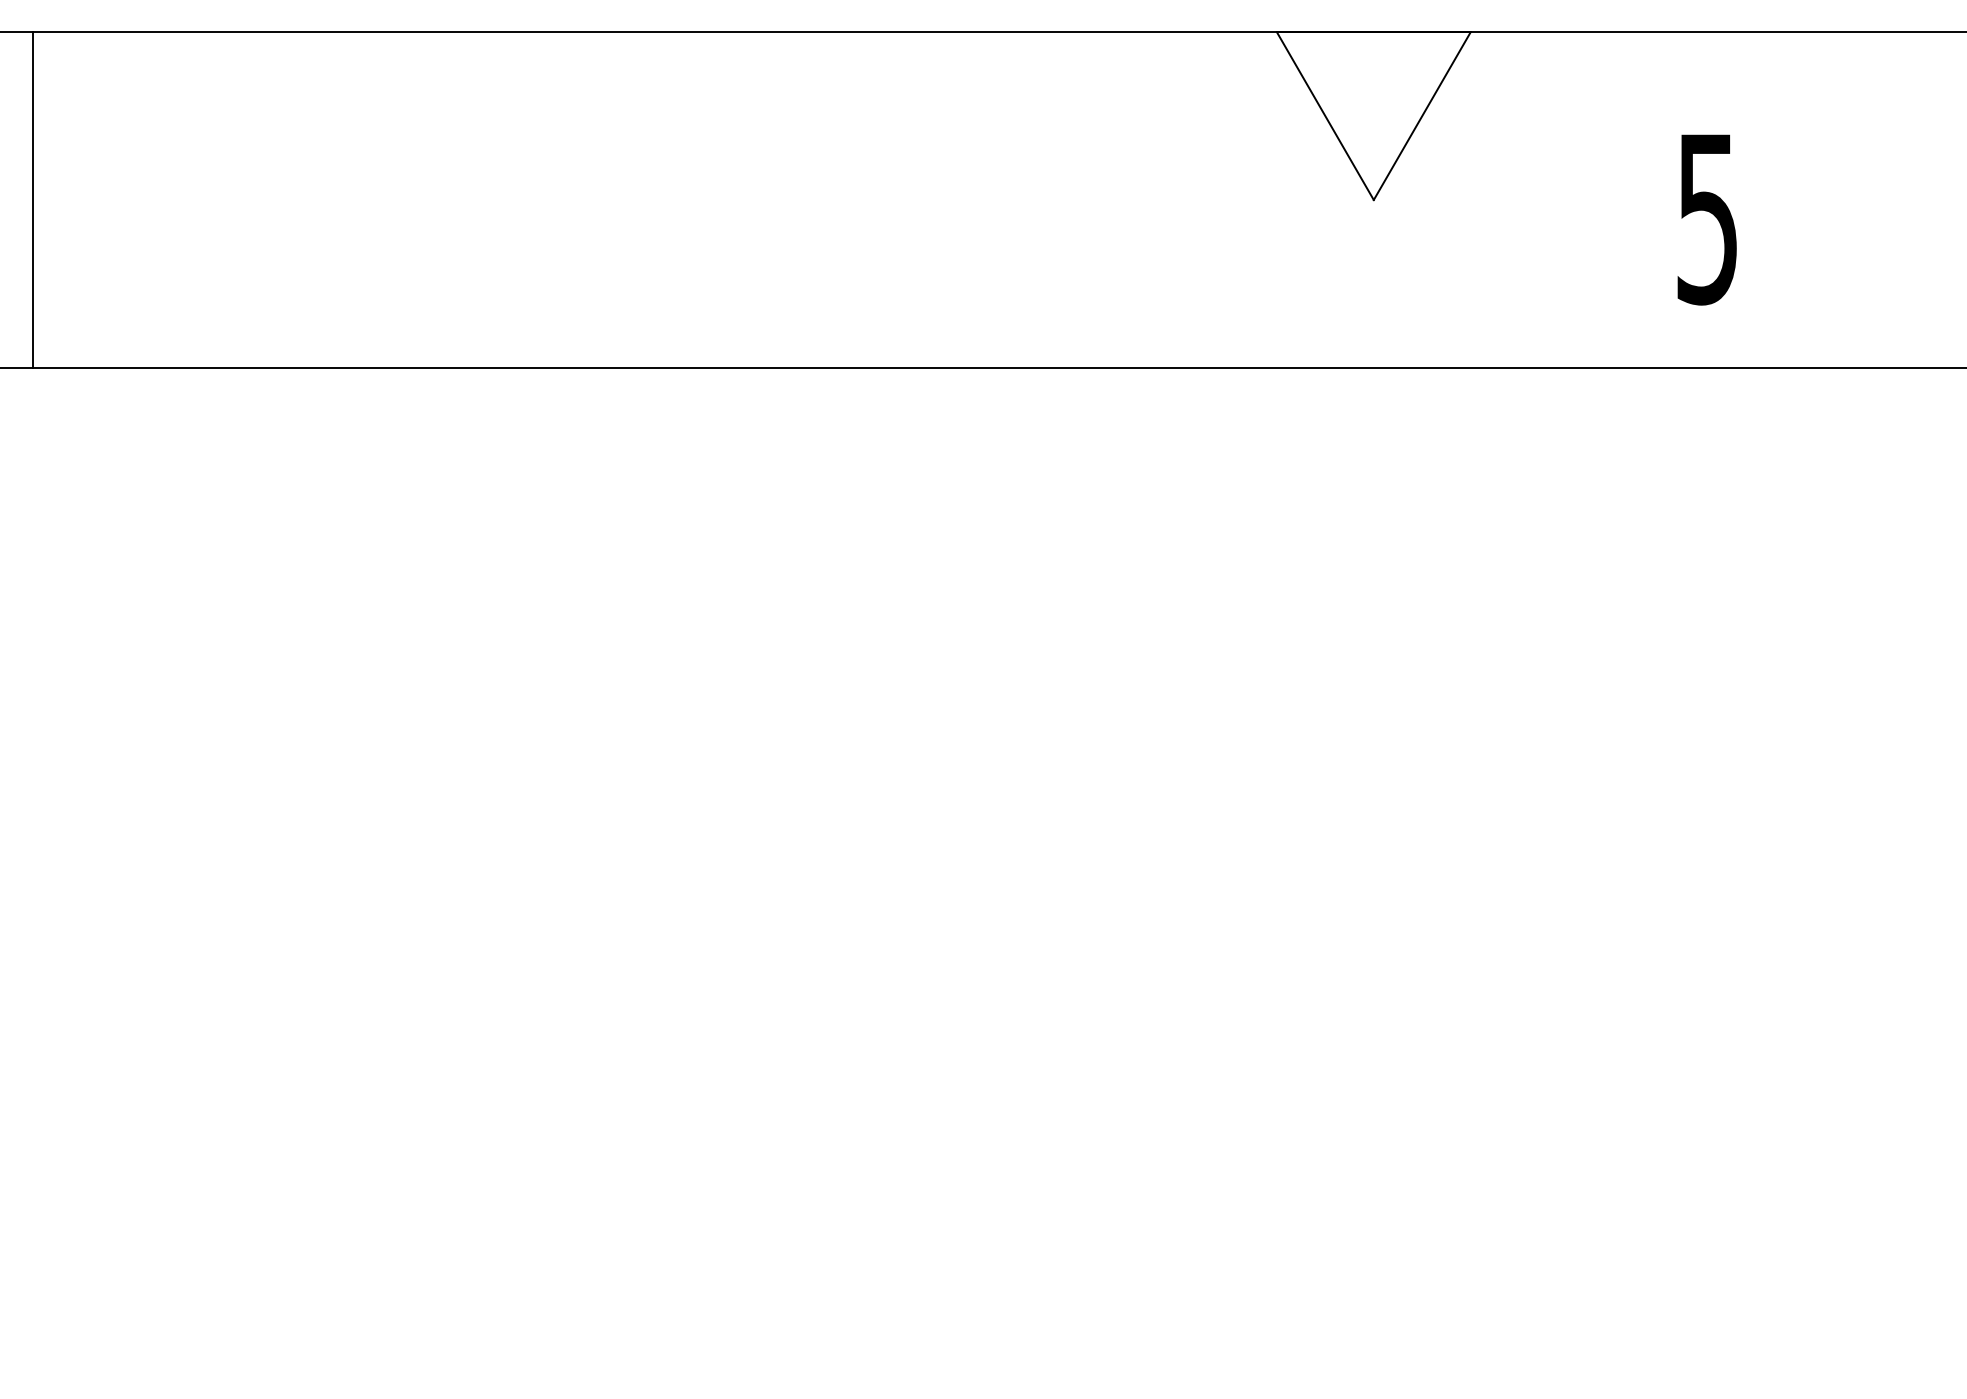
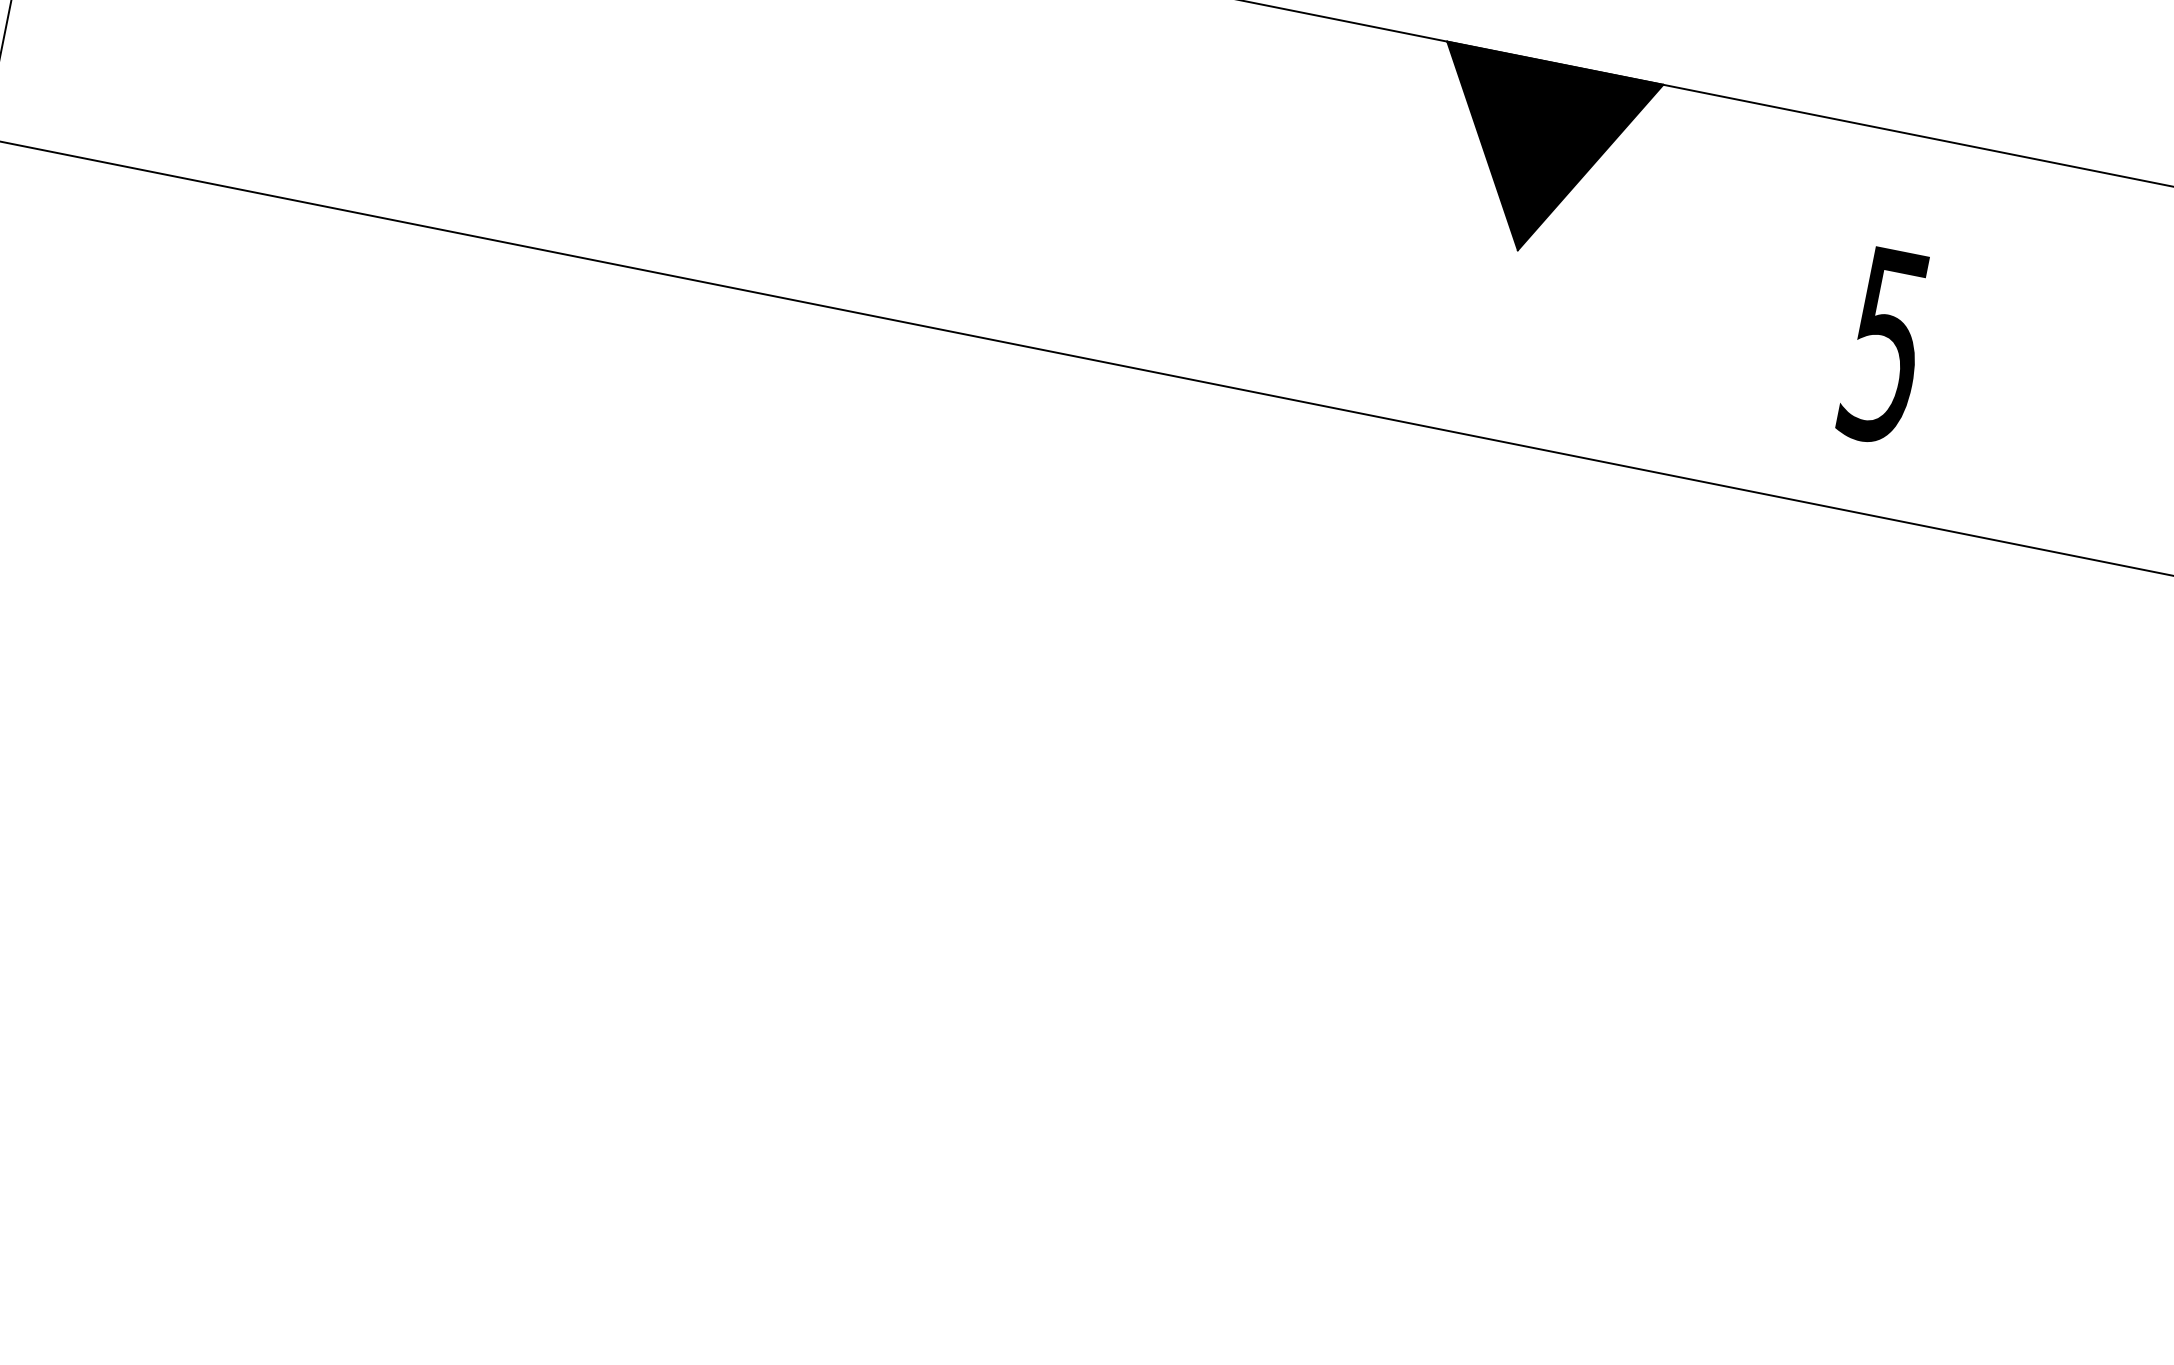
fill: (1373, 116) -> (1536, 156), added

